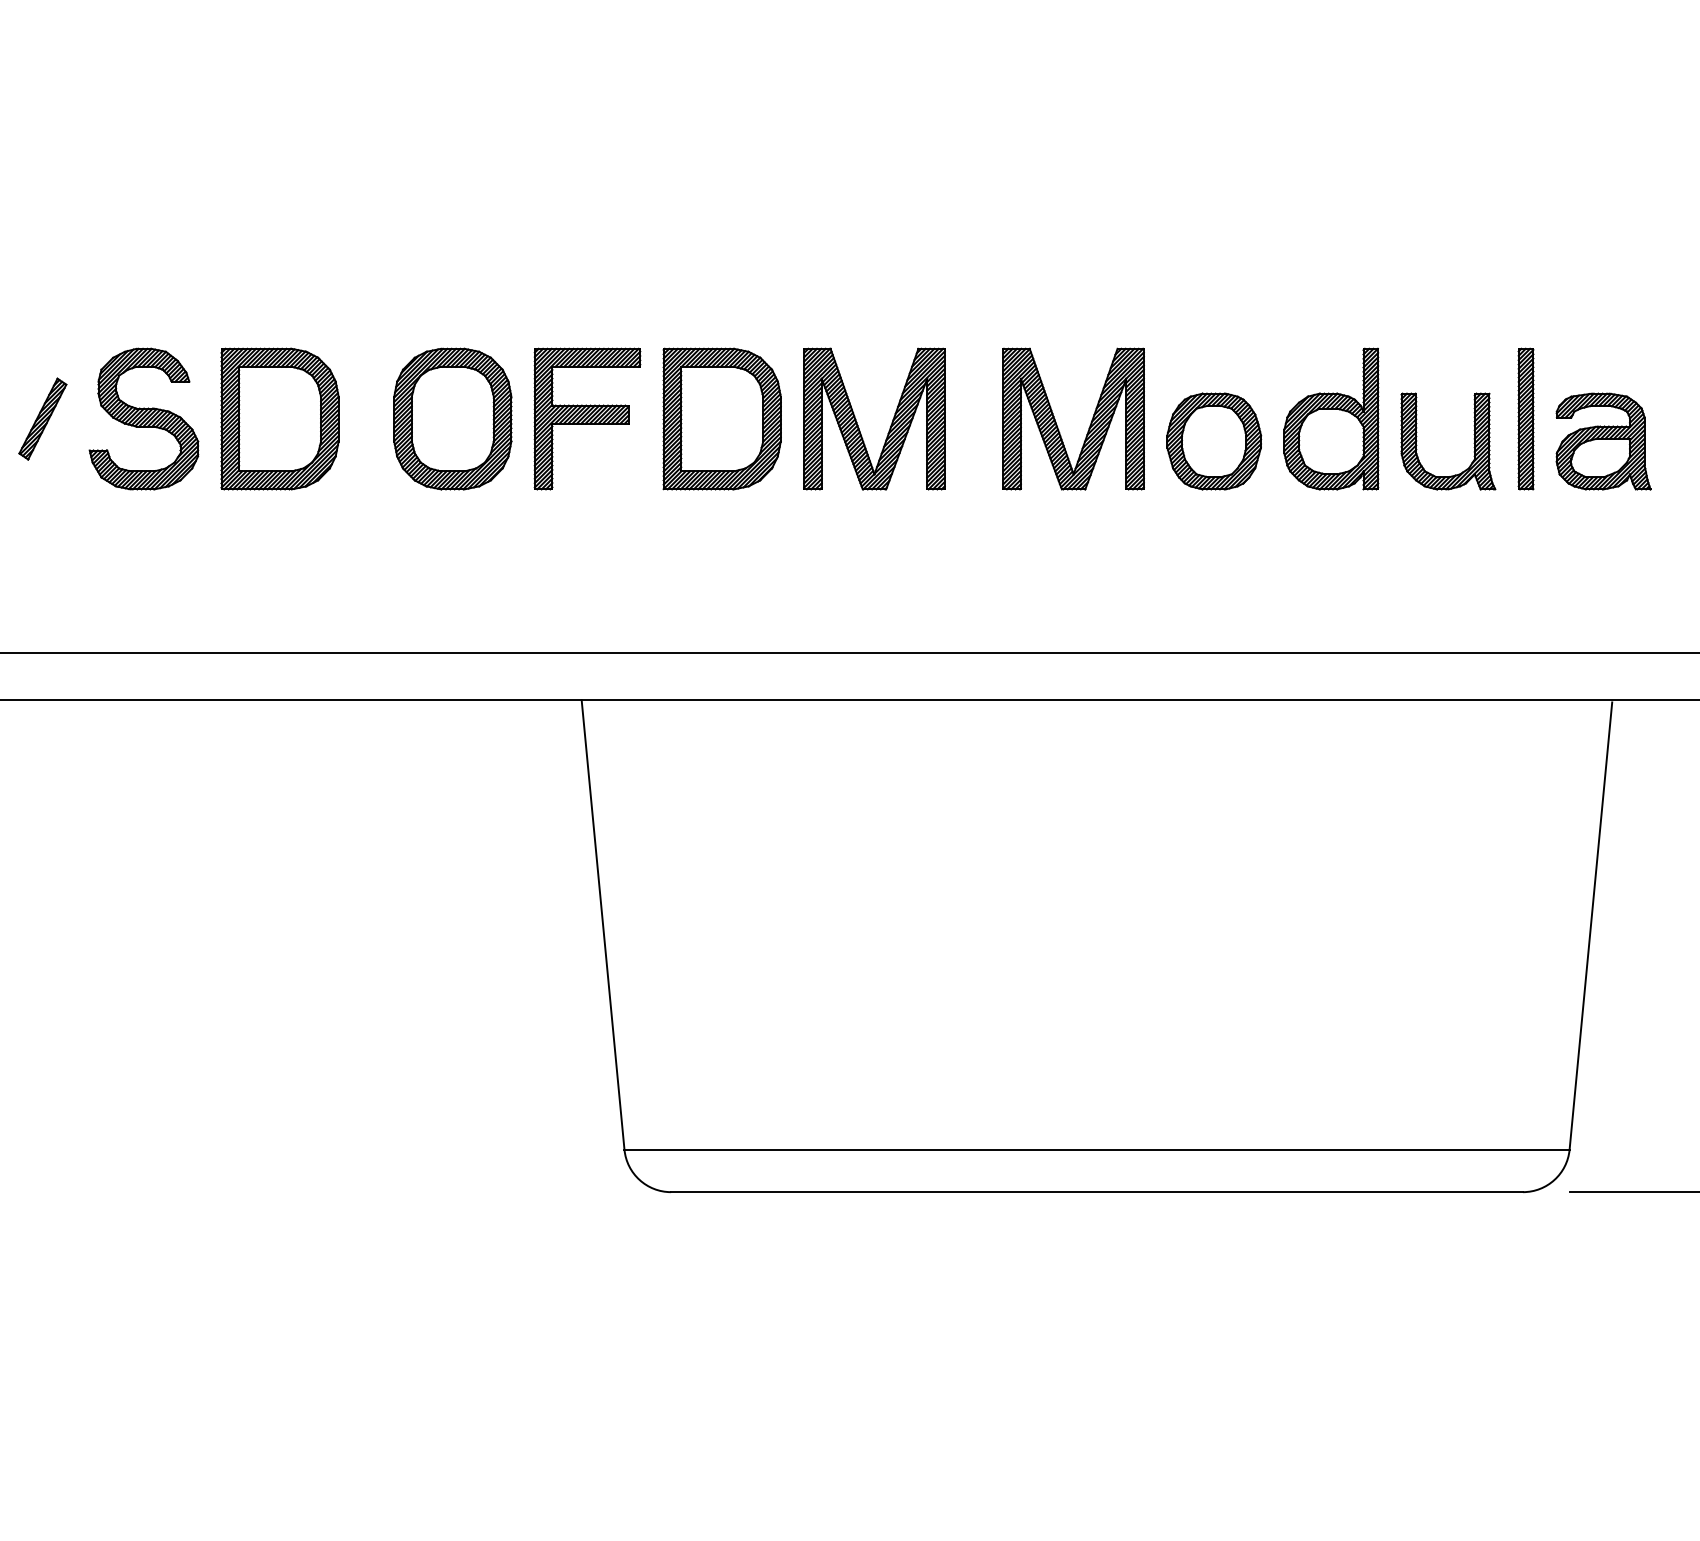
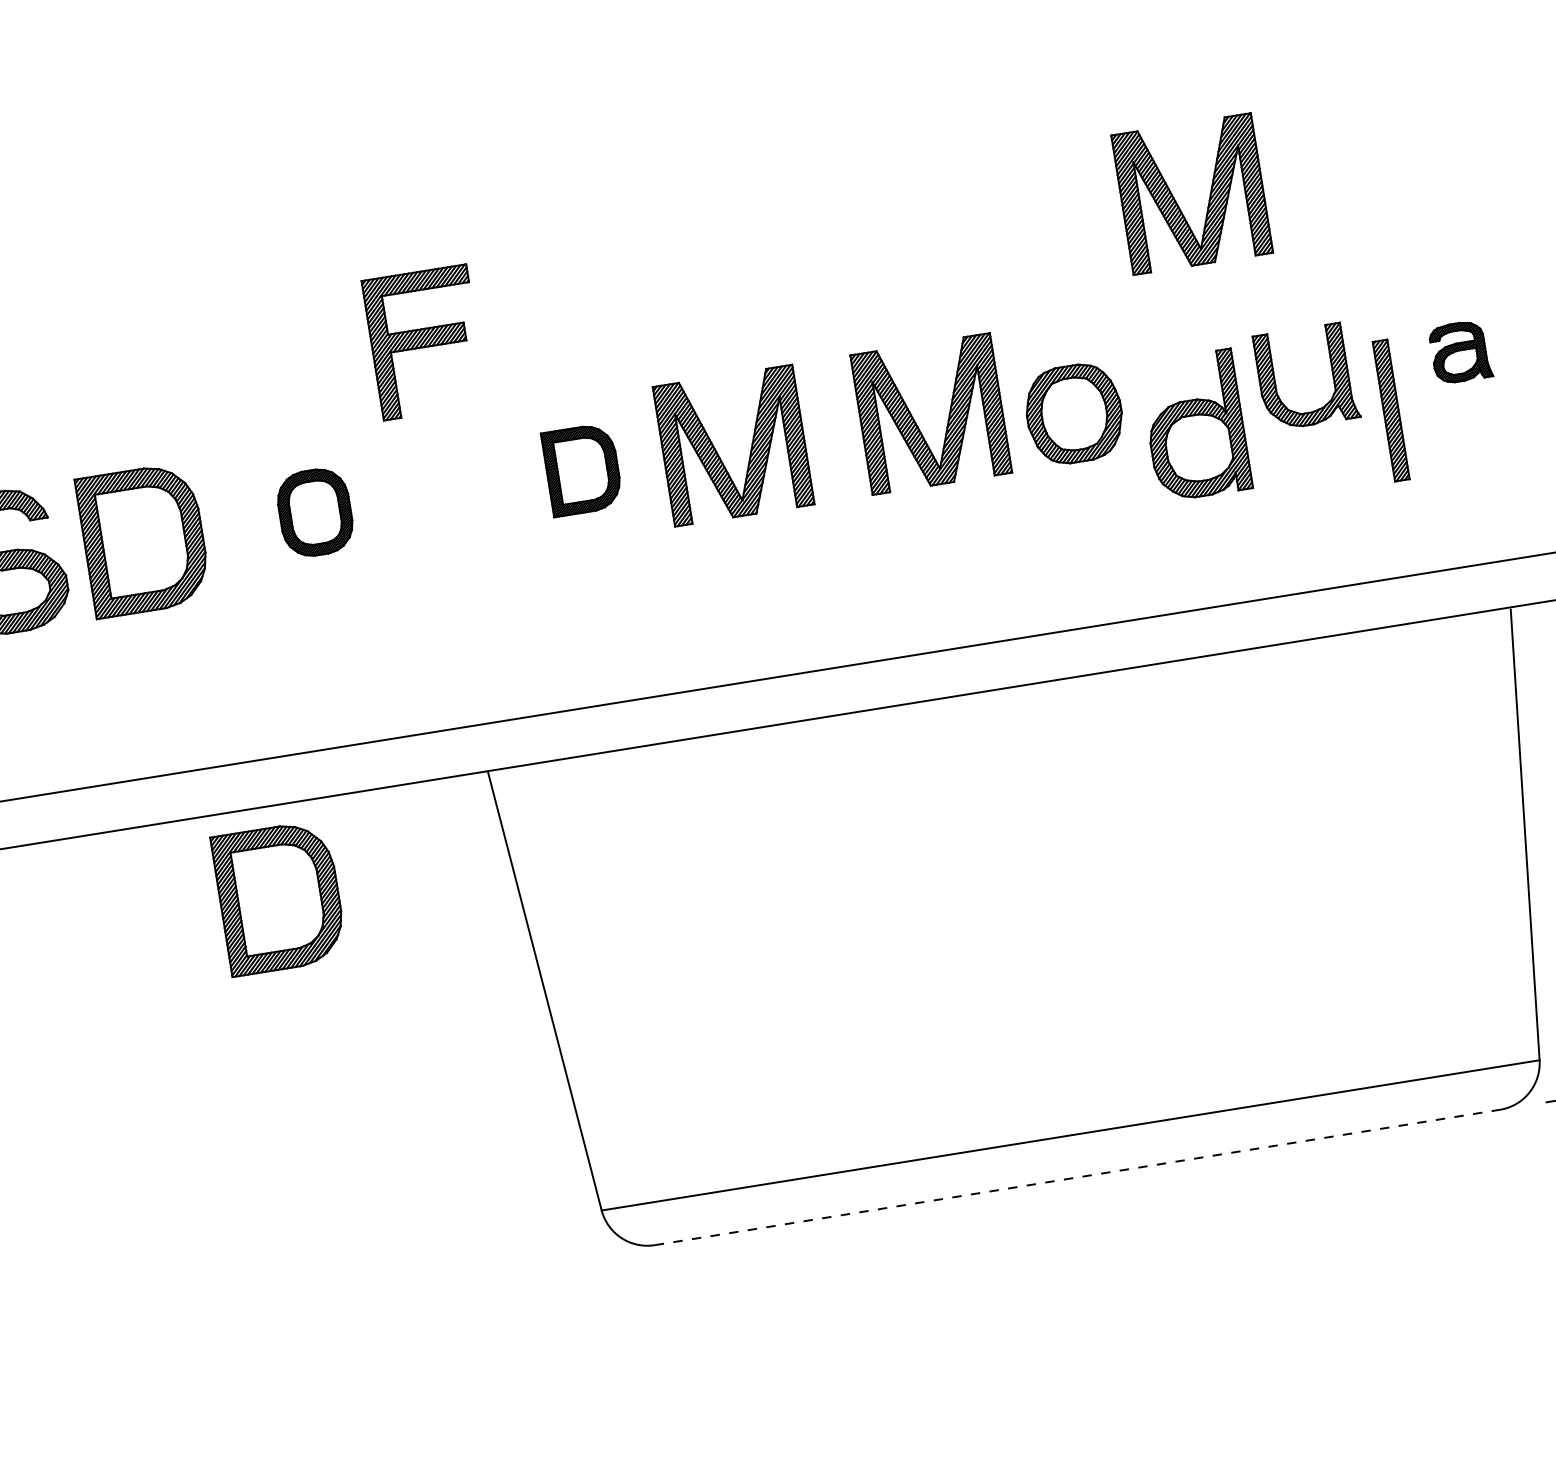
part: (1348, 249) -> (1177, 202), added
part: (452, 418) -> (314, 512), size x0.6
part: (587, 418) -> (424, 341), moved
part: (721, 418) -> (581, 469), size x0.6
part: (1331, 418) -> (1195, 425), moved
part: (1525, 418) -> (1390, 410), moved
part: (1603, 441) -> (1460, 352), size x0.6
part: (356, 791) -> (278, 897), added
line: (1097, 1192) -> (1077, 1177), solid -> dashed

